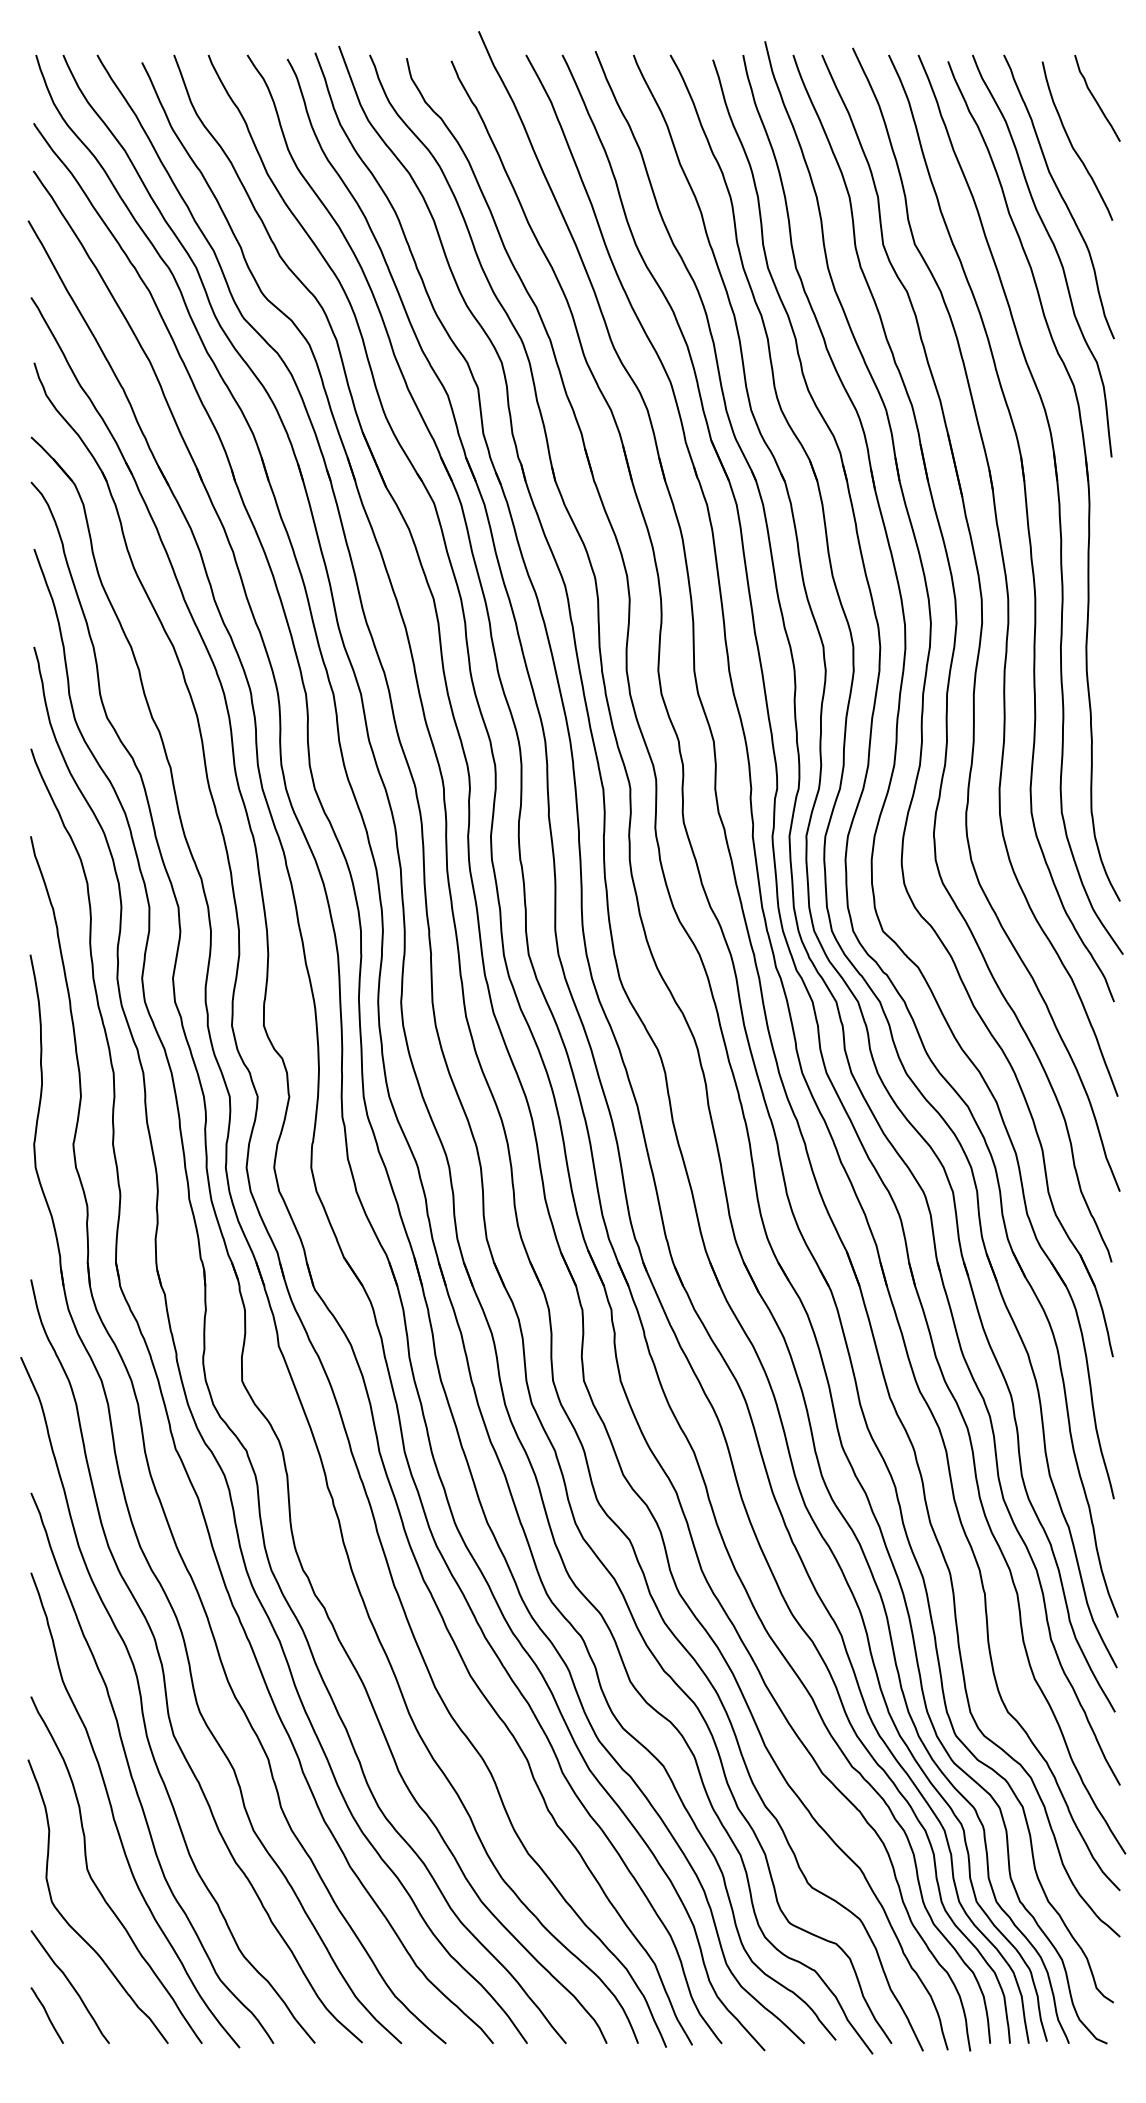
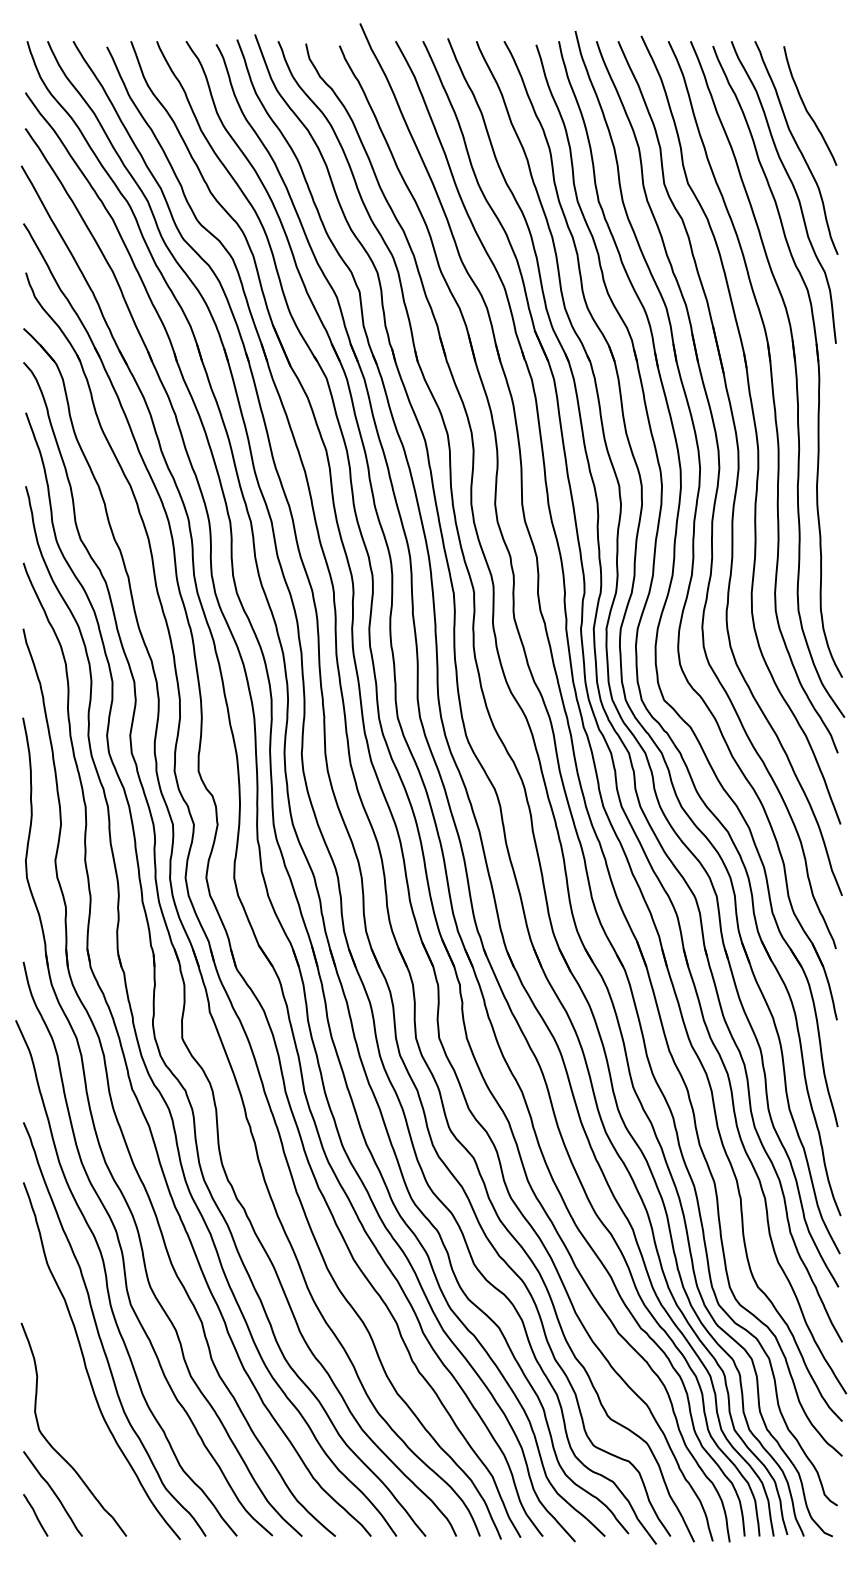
curve: (1095, 97) -> (823, 73), removed
curve: (94, 1881) -> (71, 1414), removed

